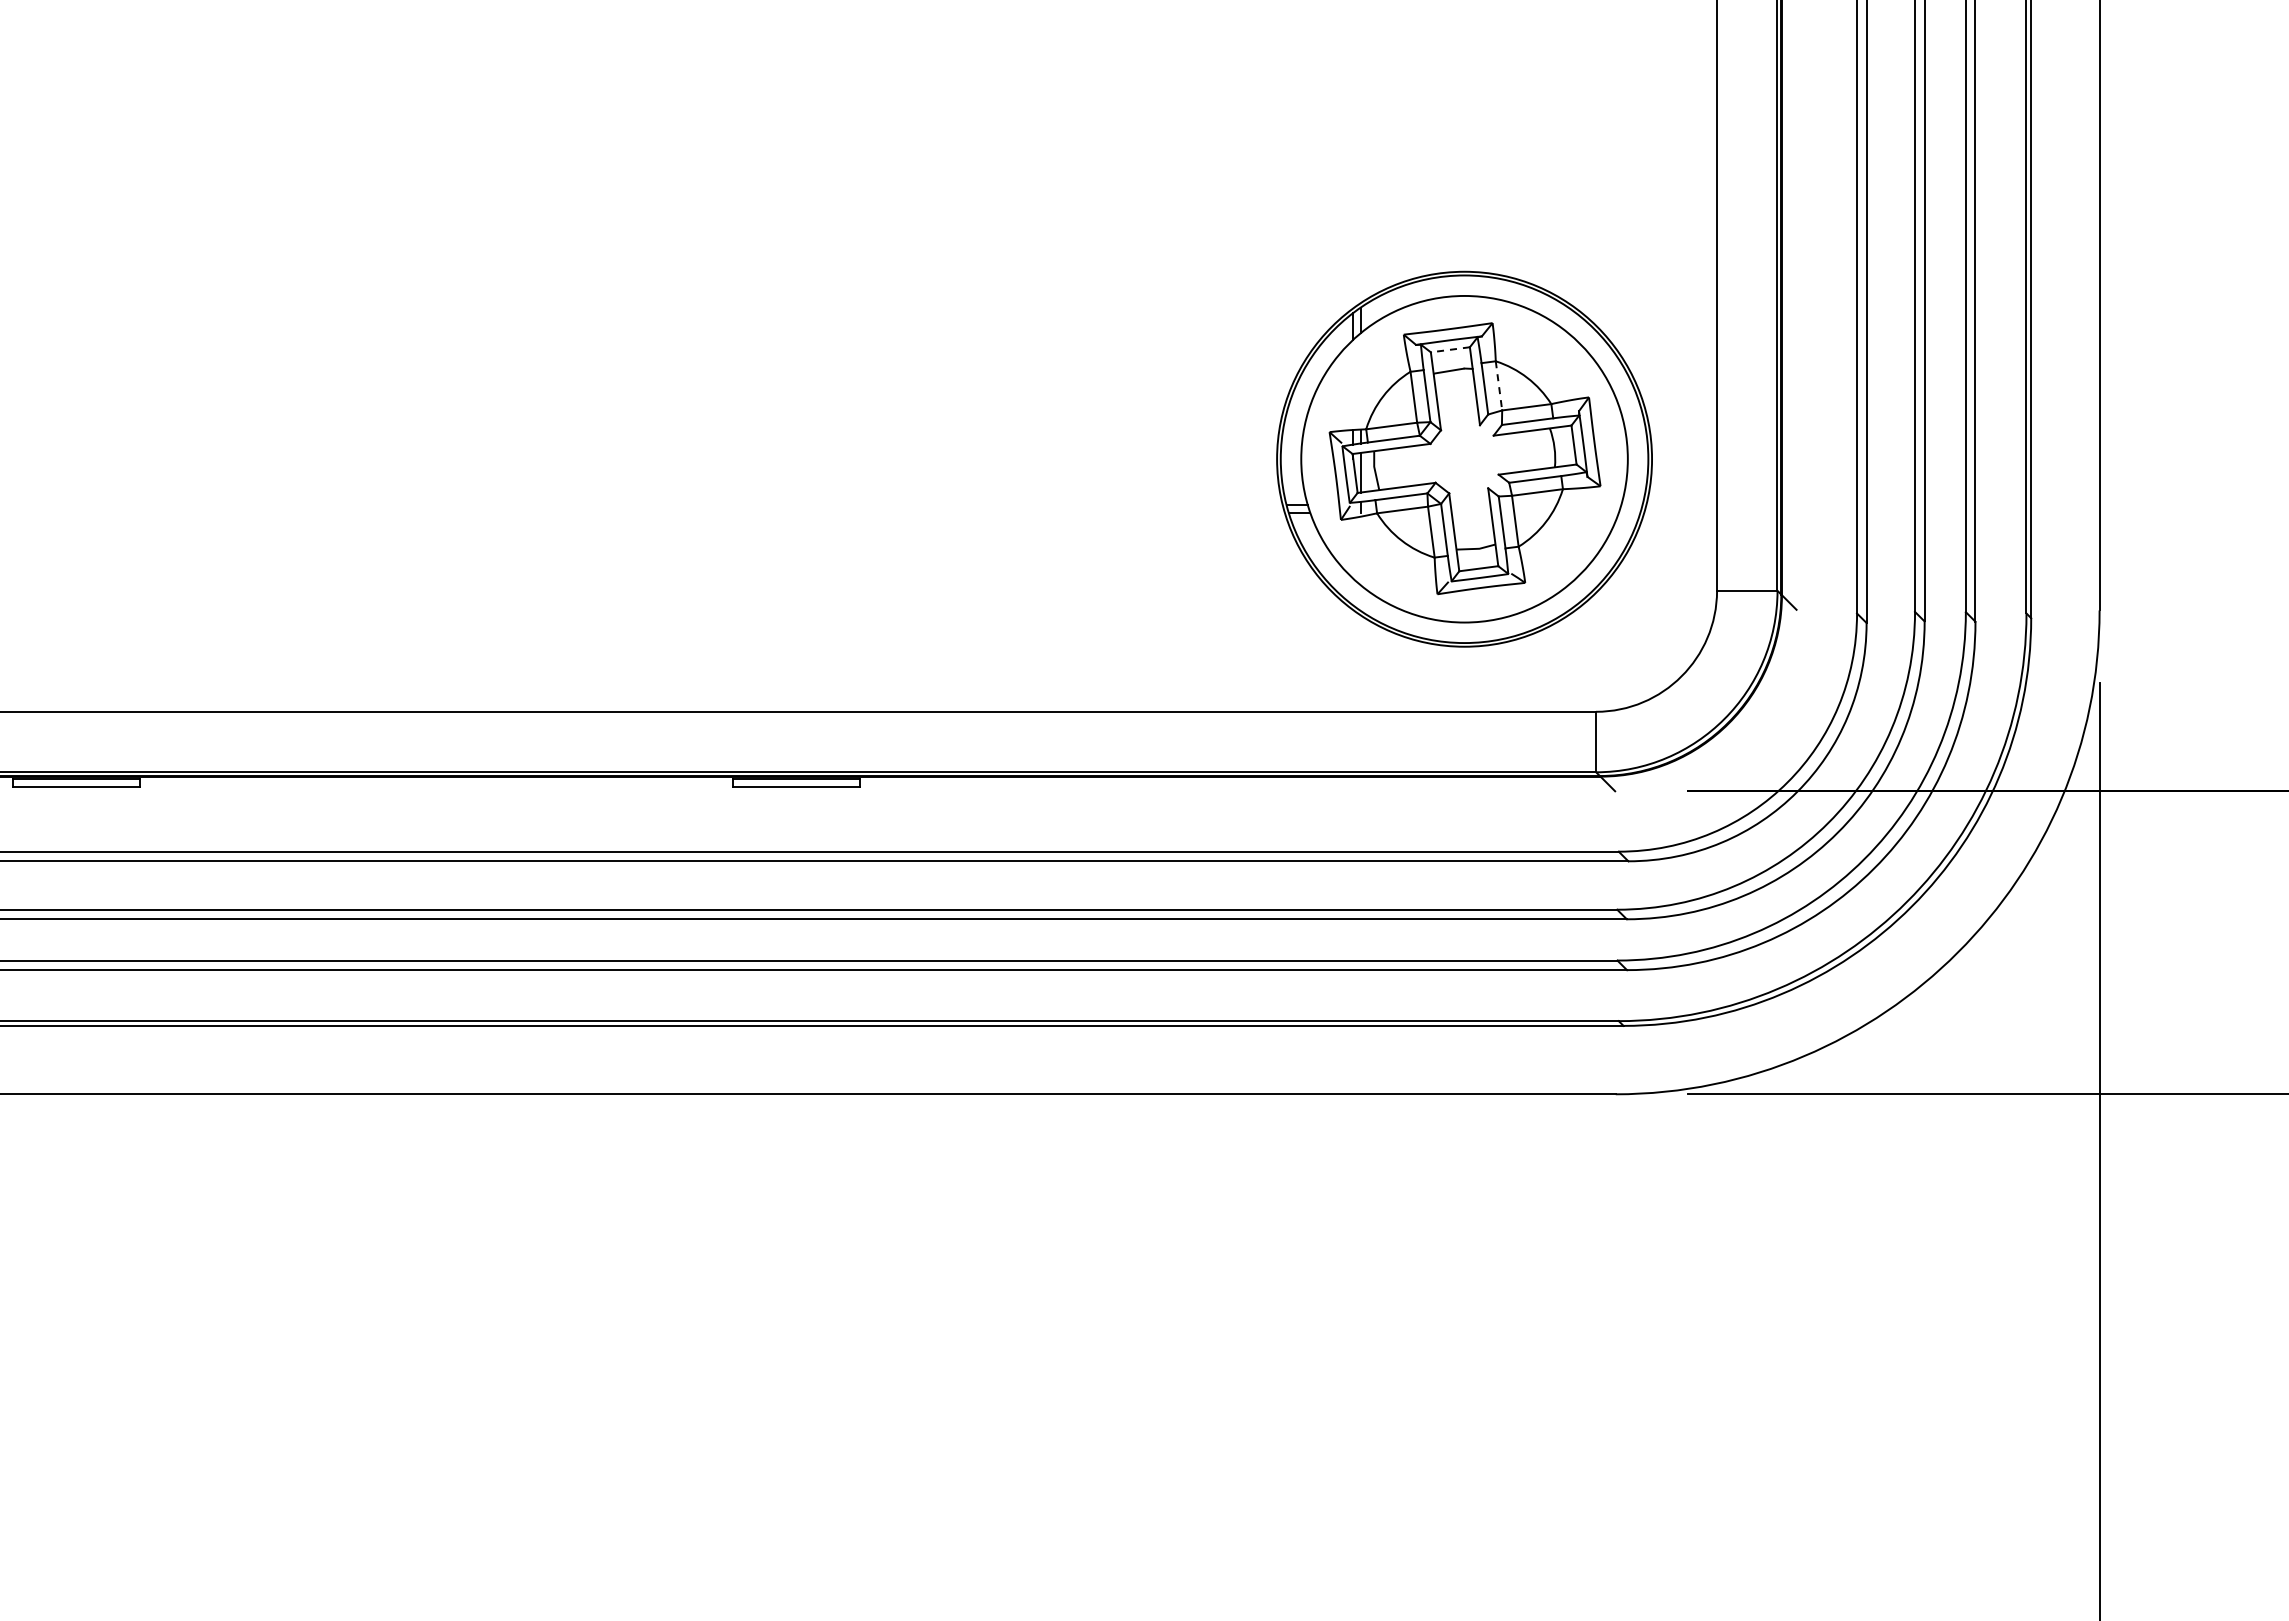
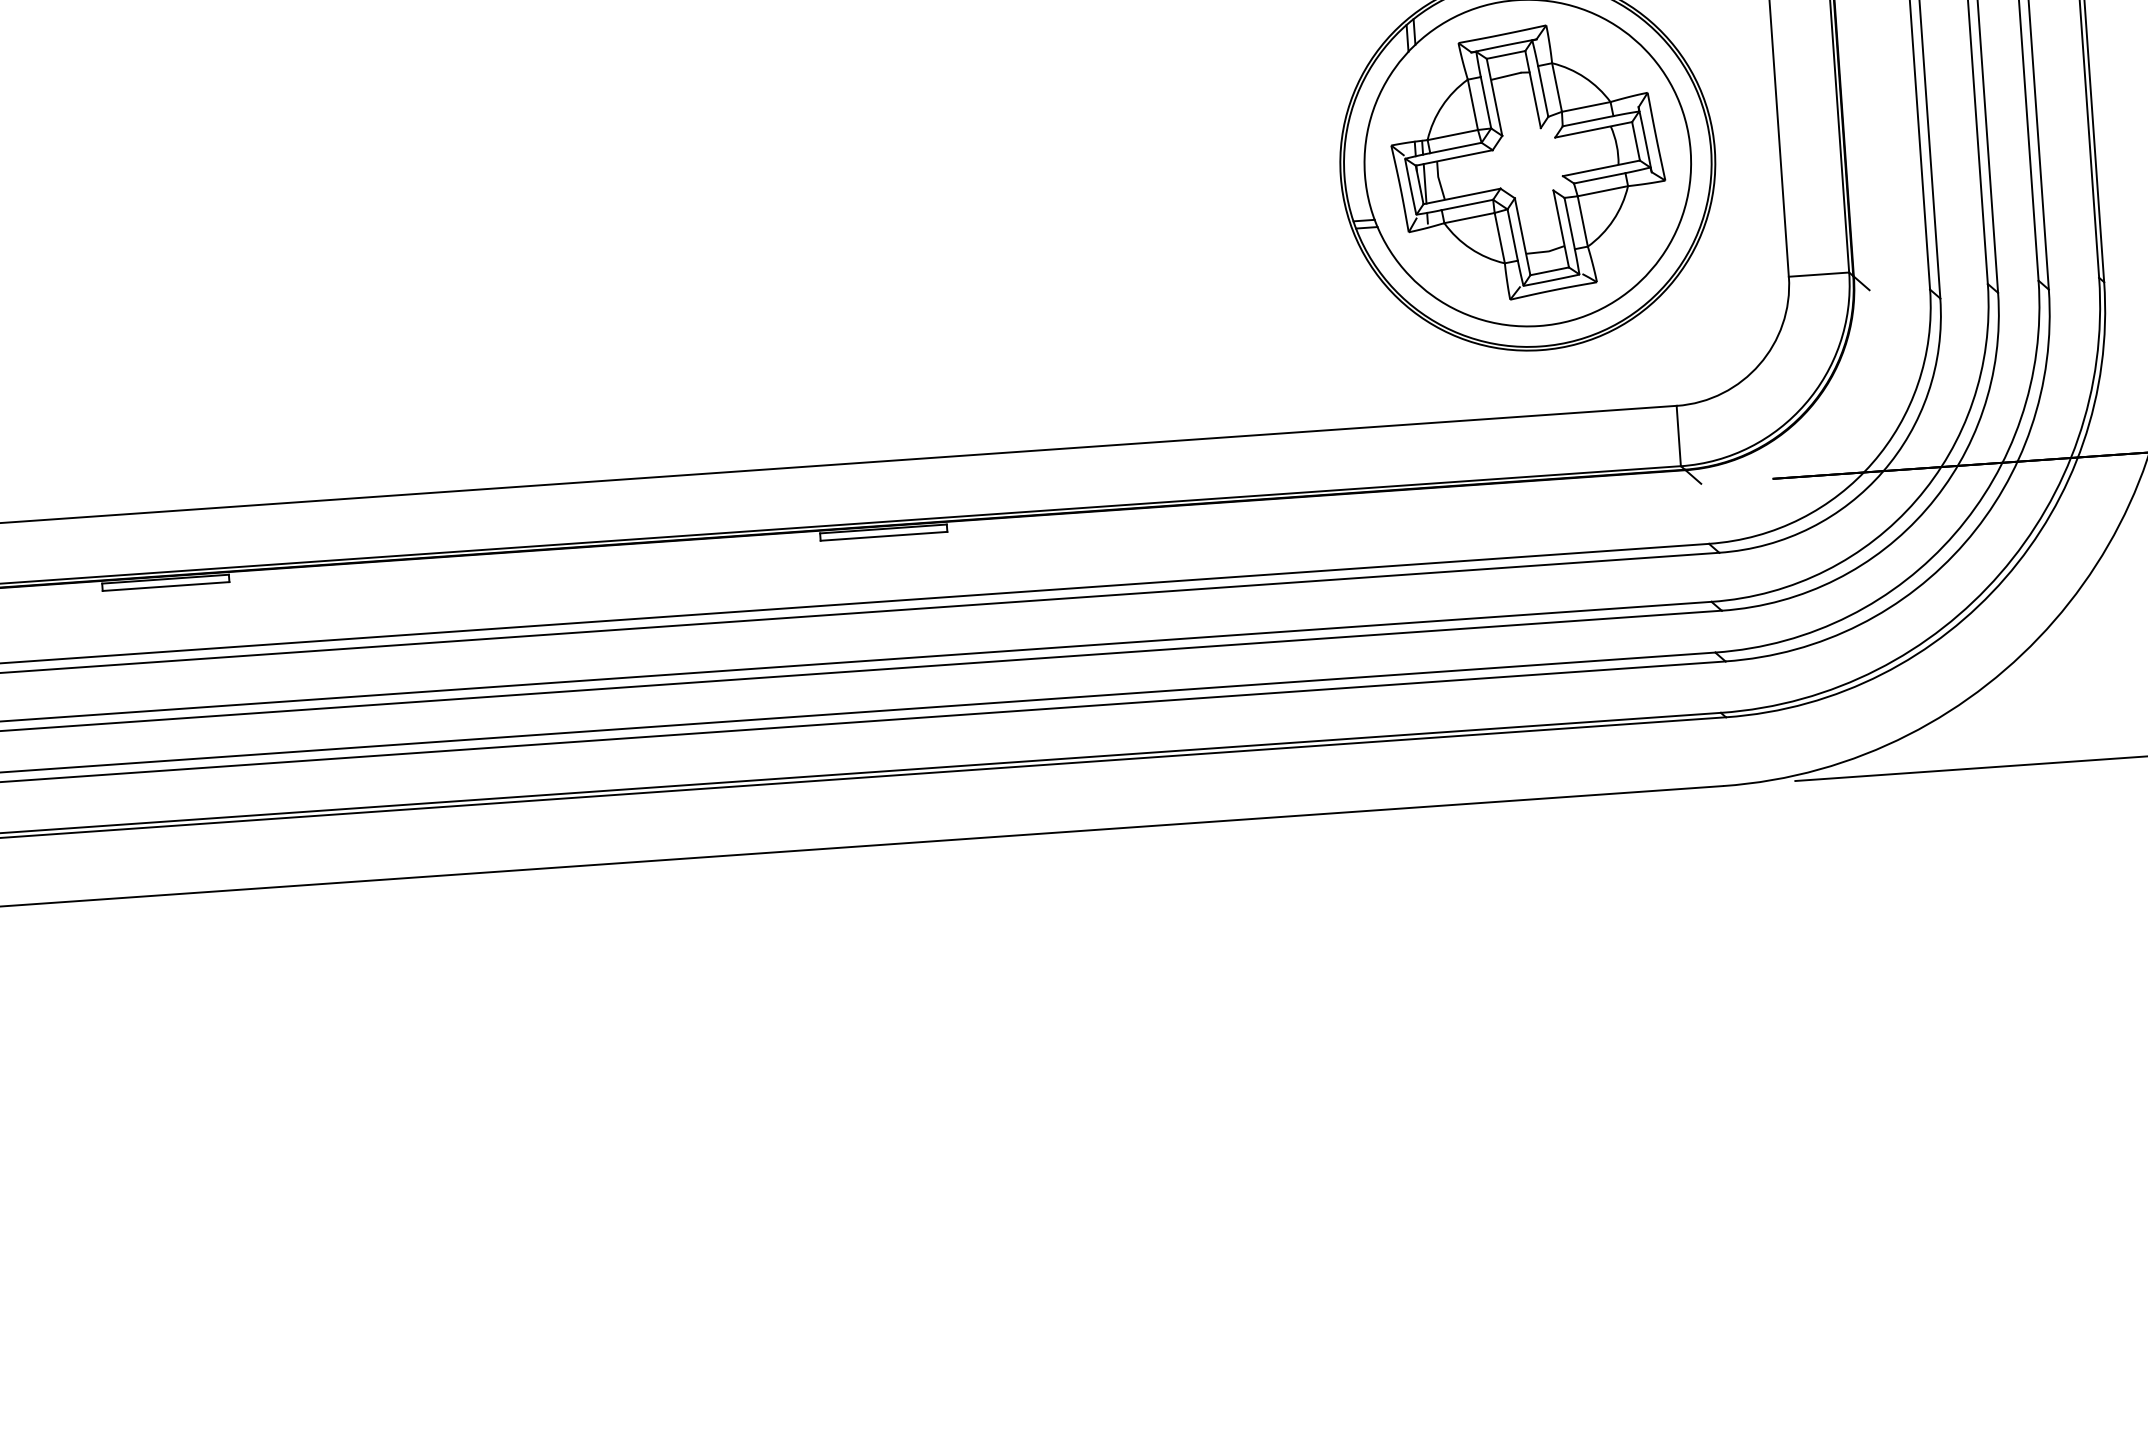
line: (1450, 349) -> (1506, 54), dashed -> solid
line: (1498, 385) -> (1556, 87), dashed -> solid

